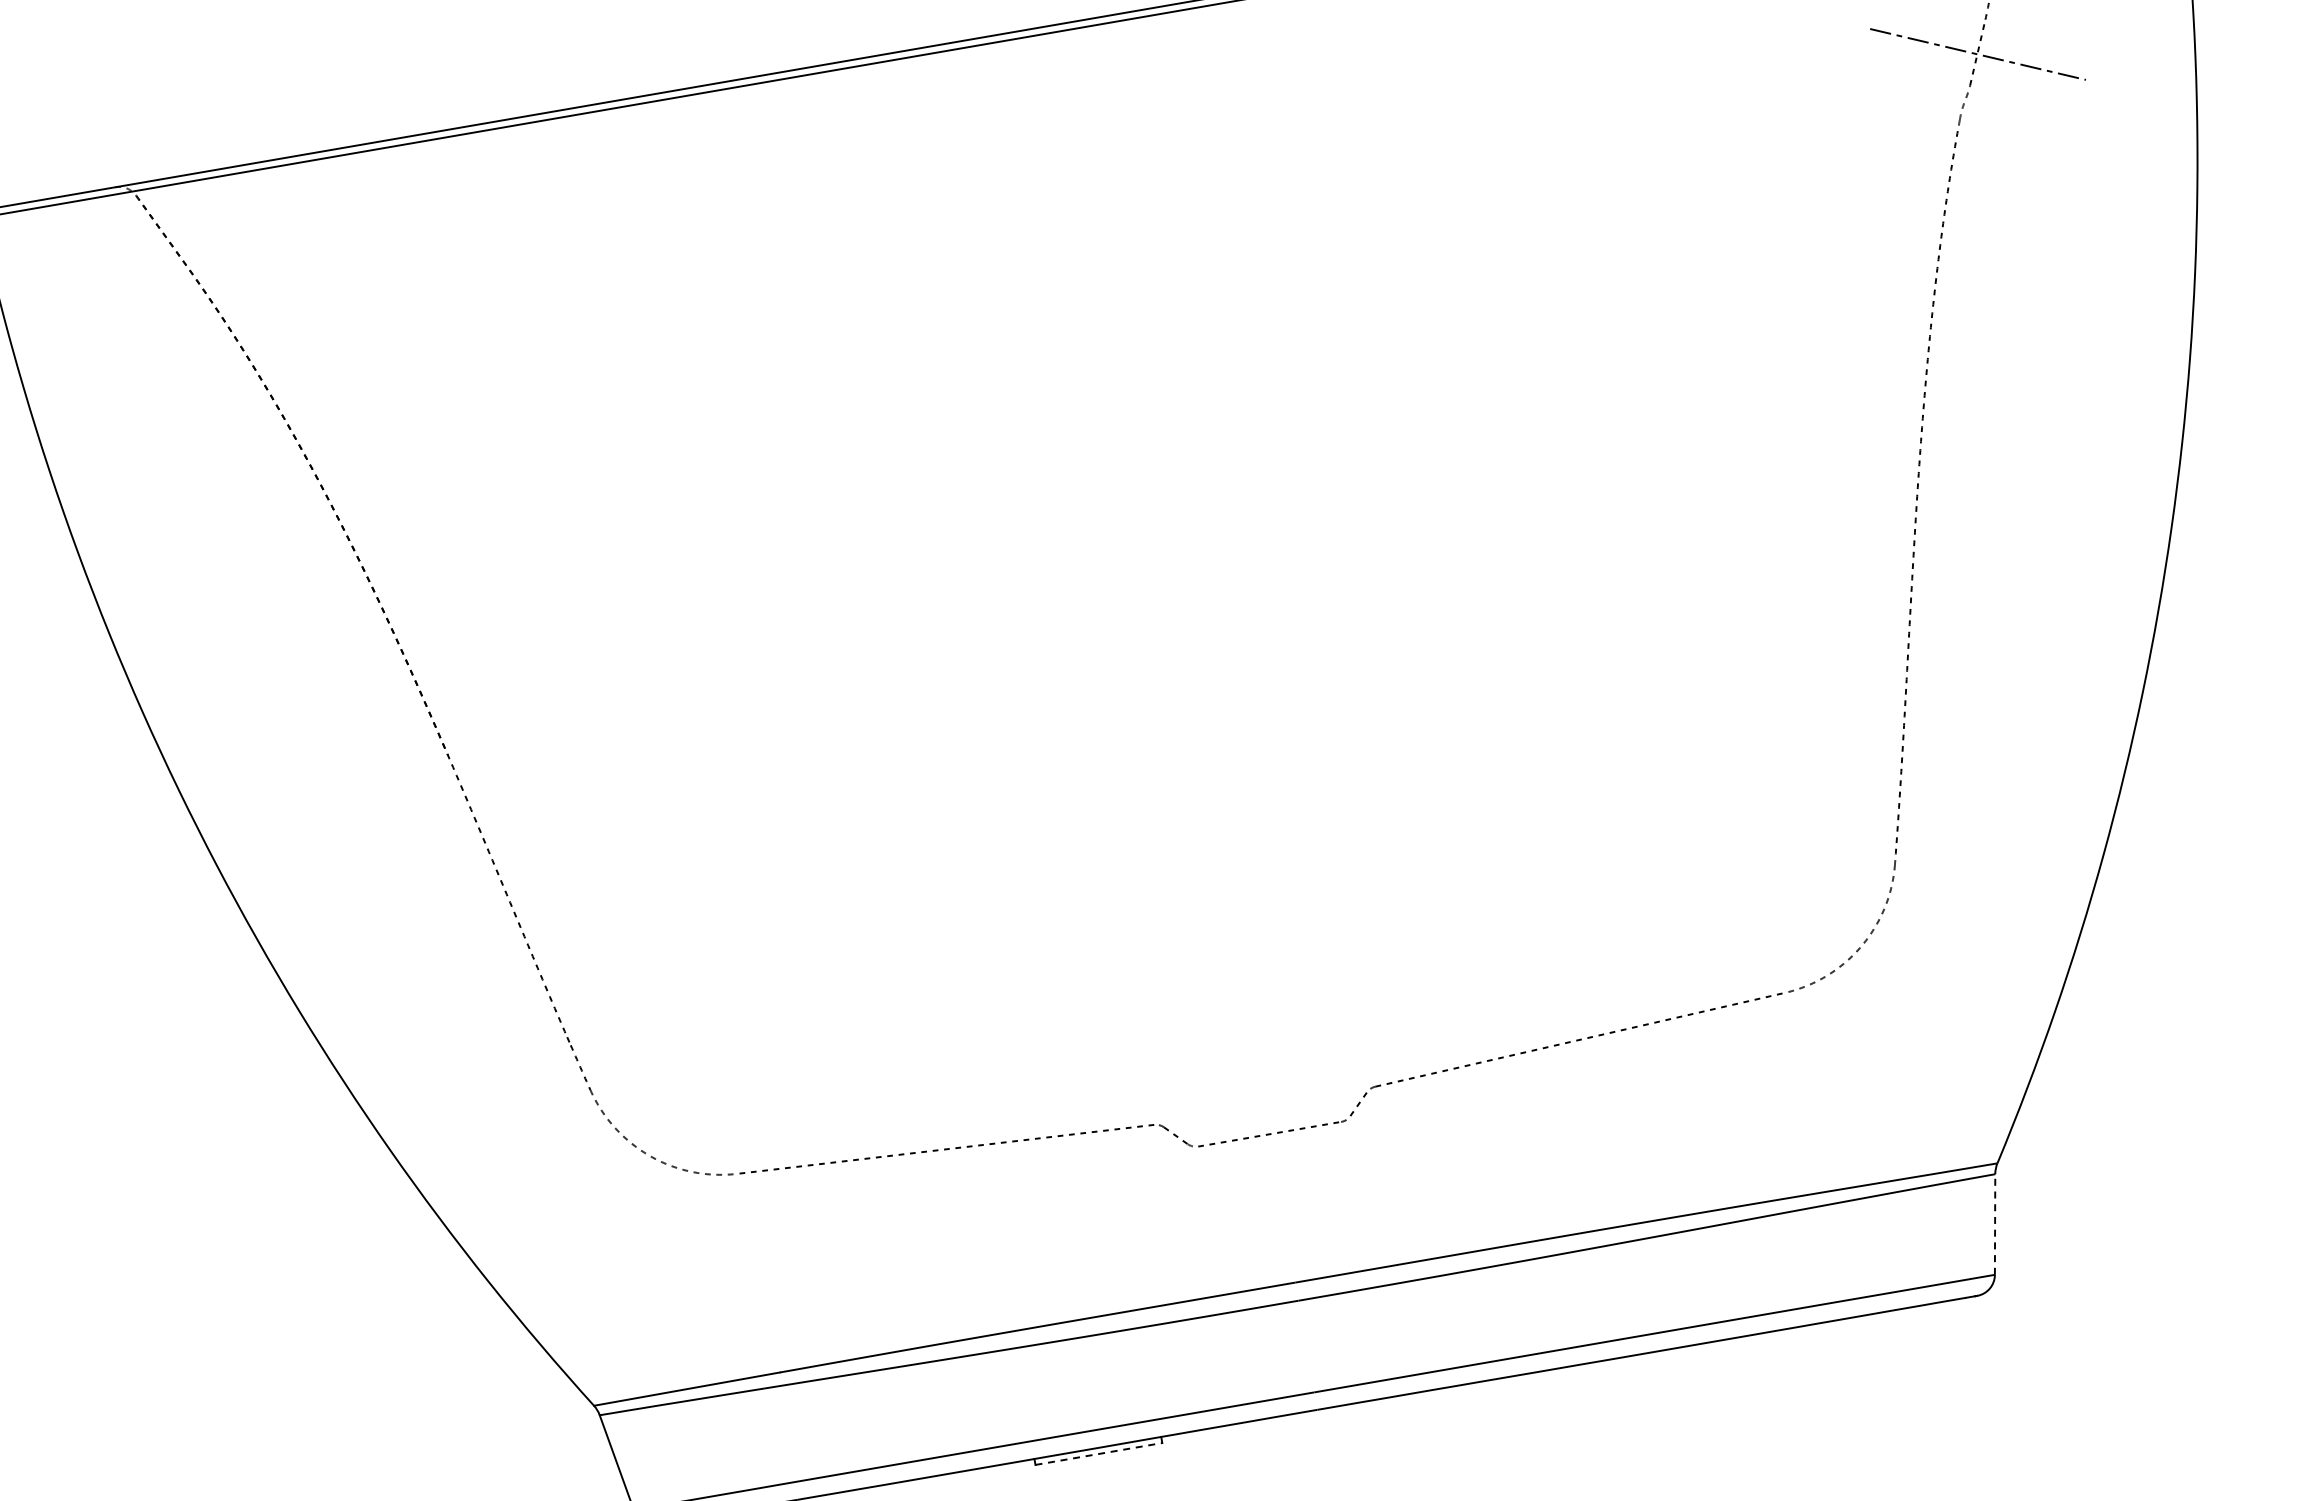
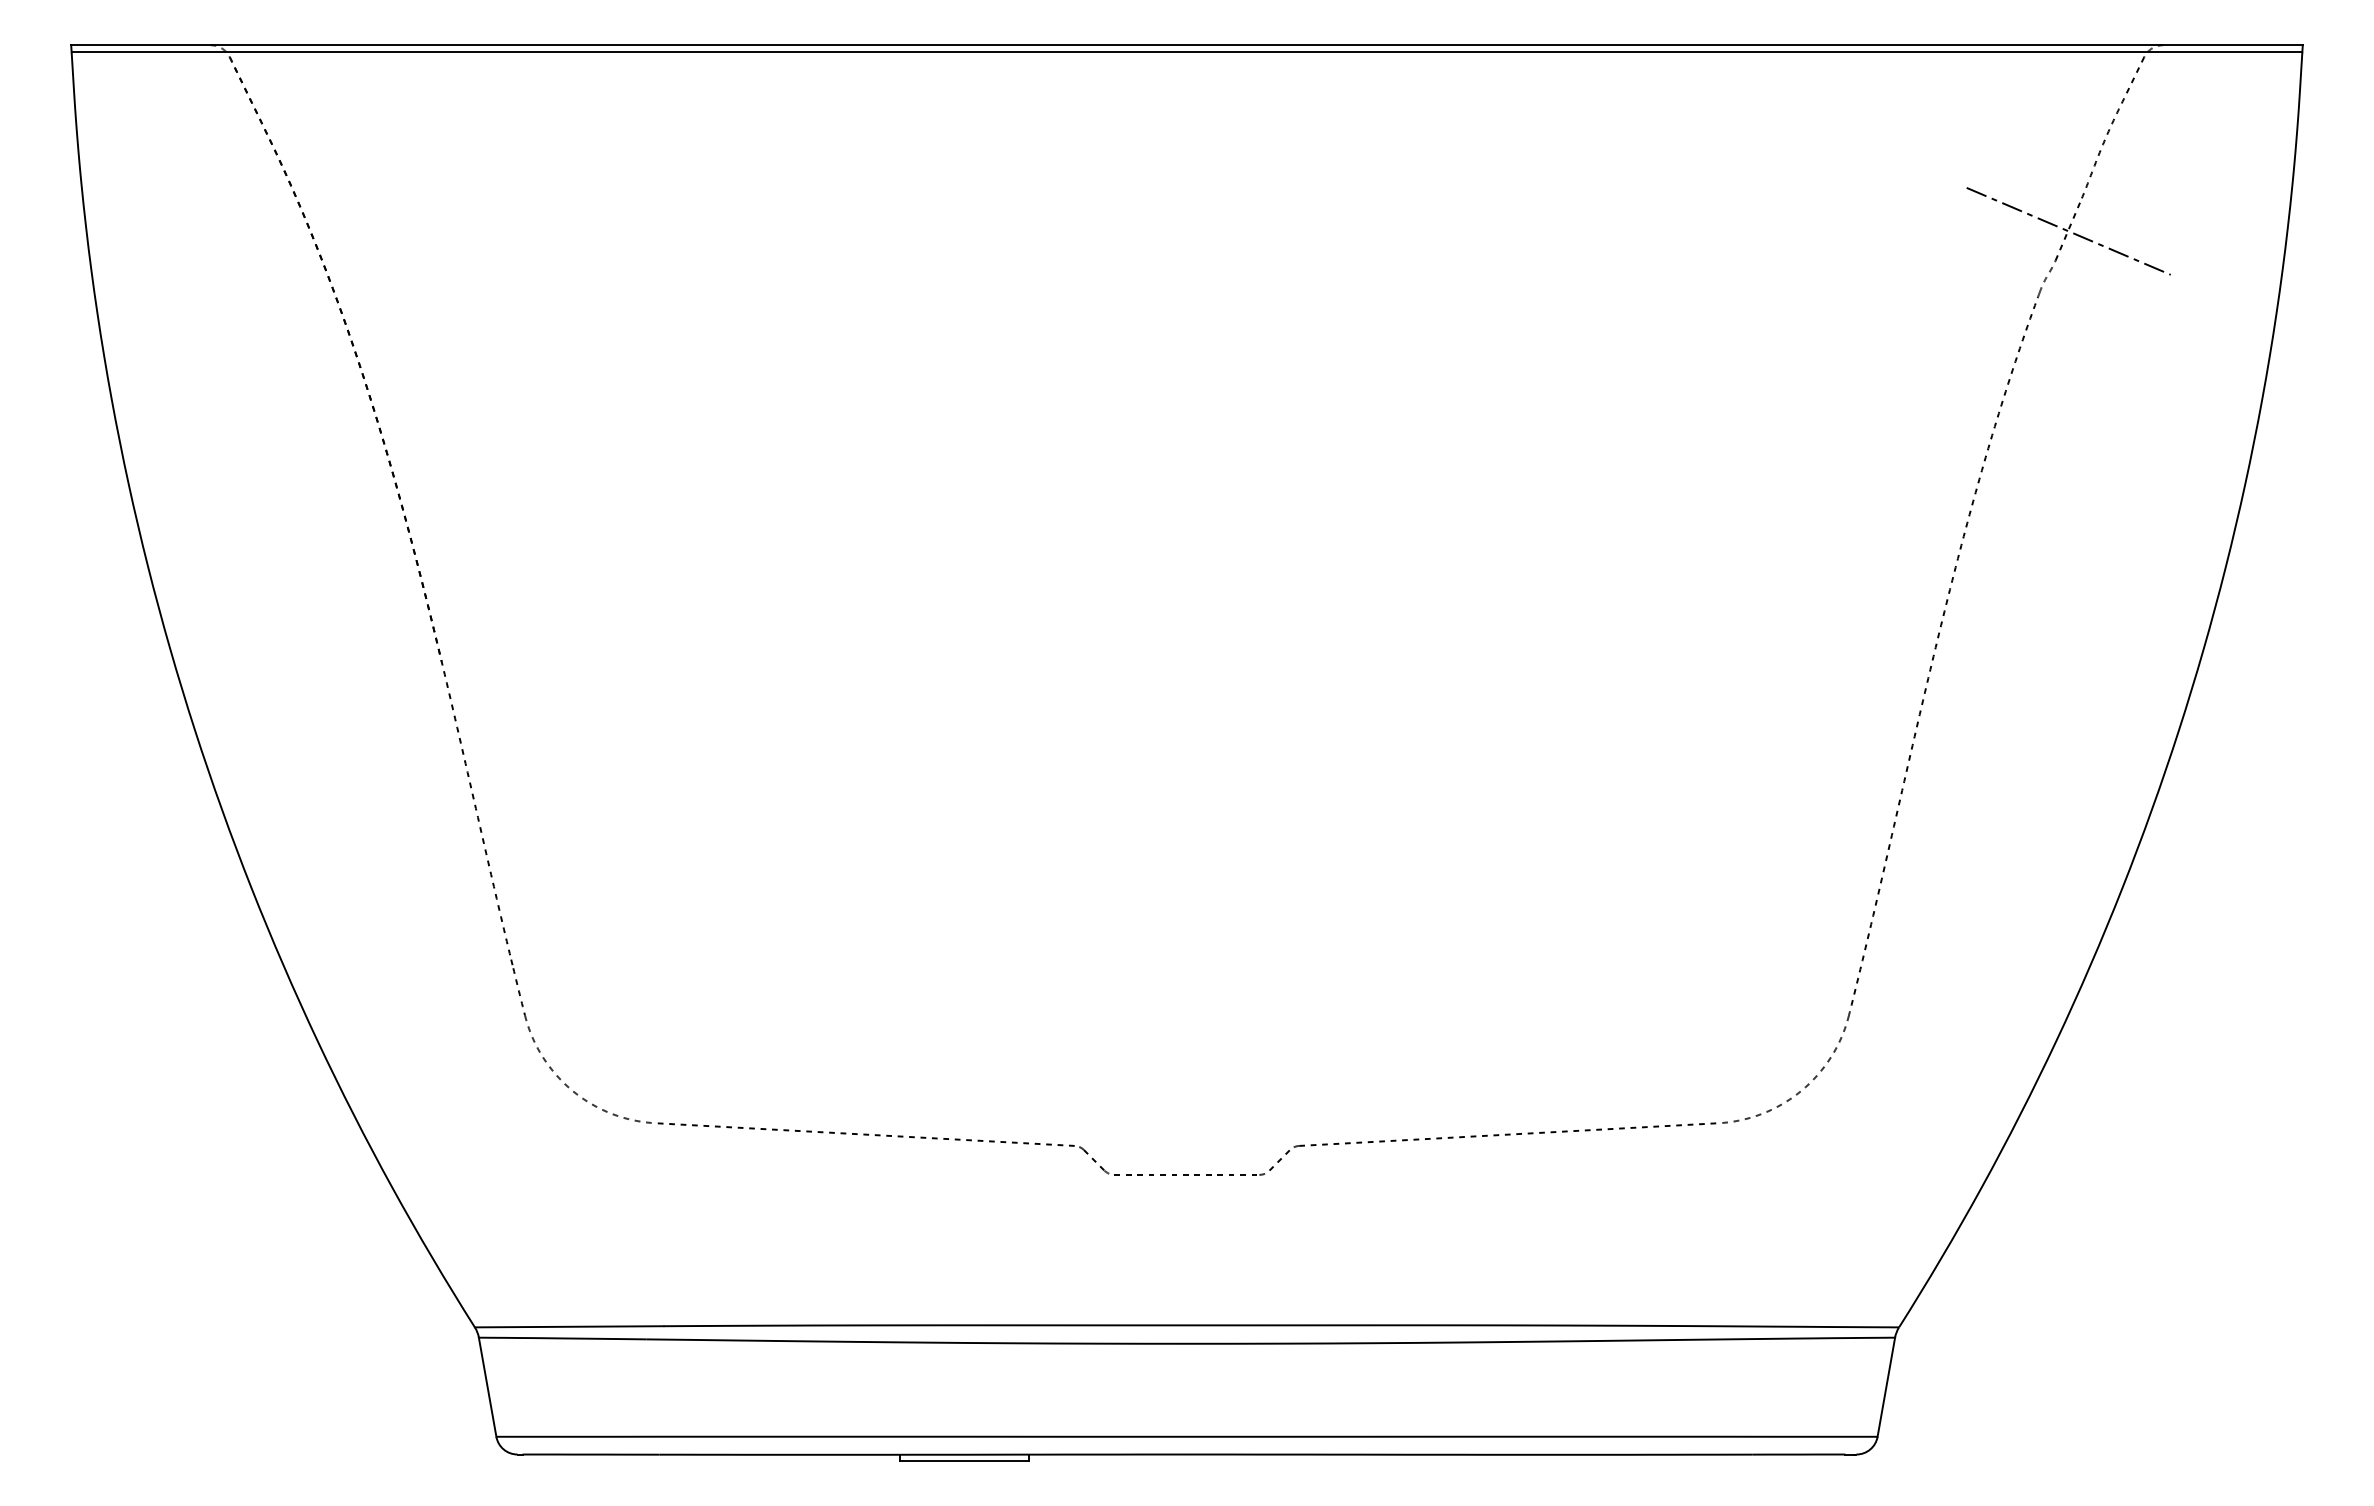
line: (1995, 1223) -> (1886, 1386), dashed -> solid
line: (1099, 1453) -> (964, 1460), dashed -> solid

